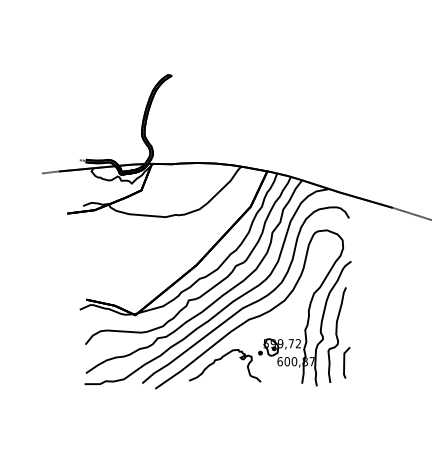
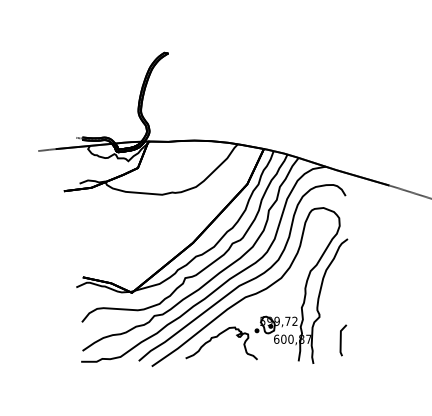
curve: (336, 334) -> (333, 312), removed

